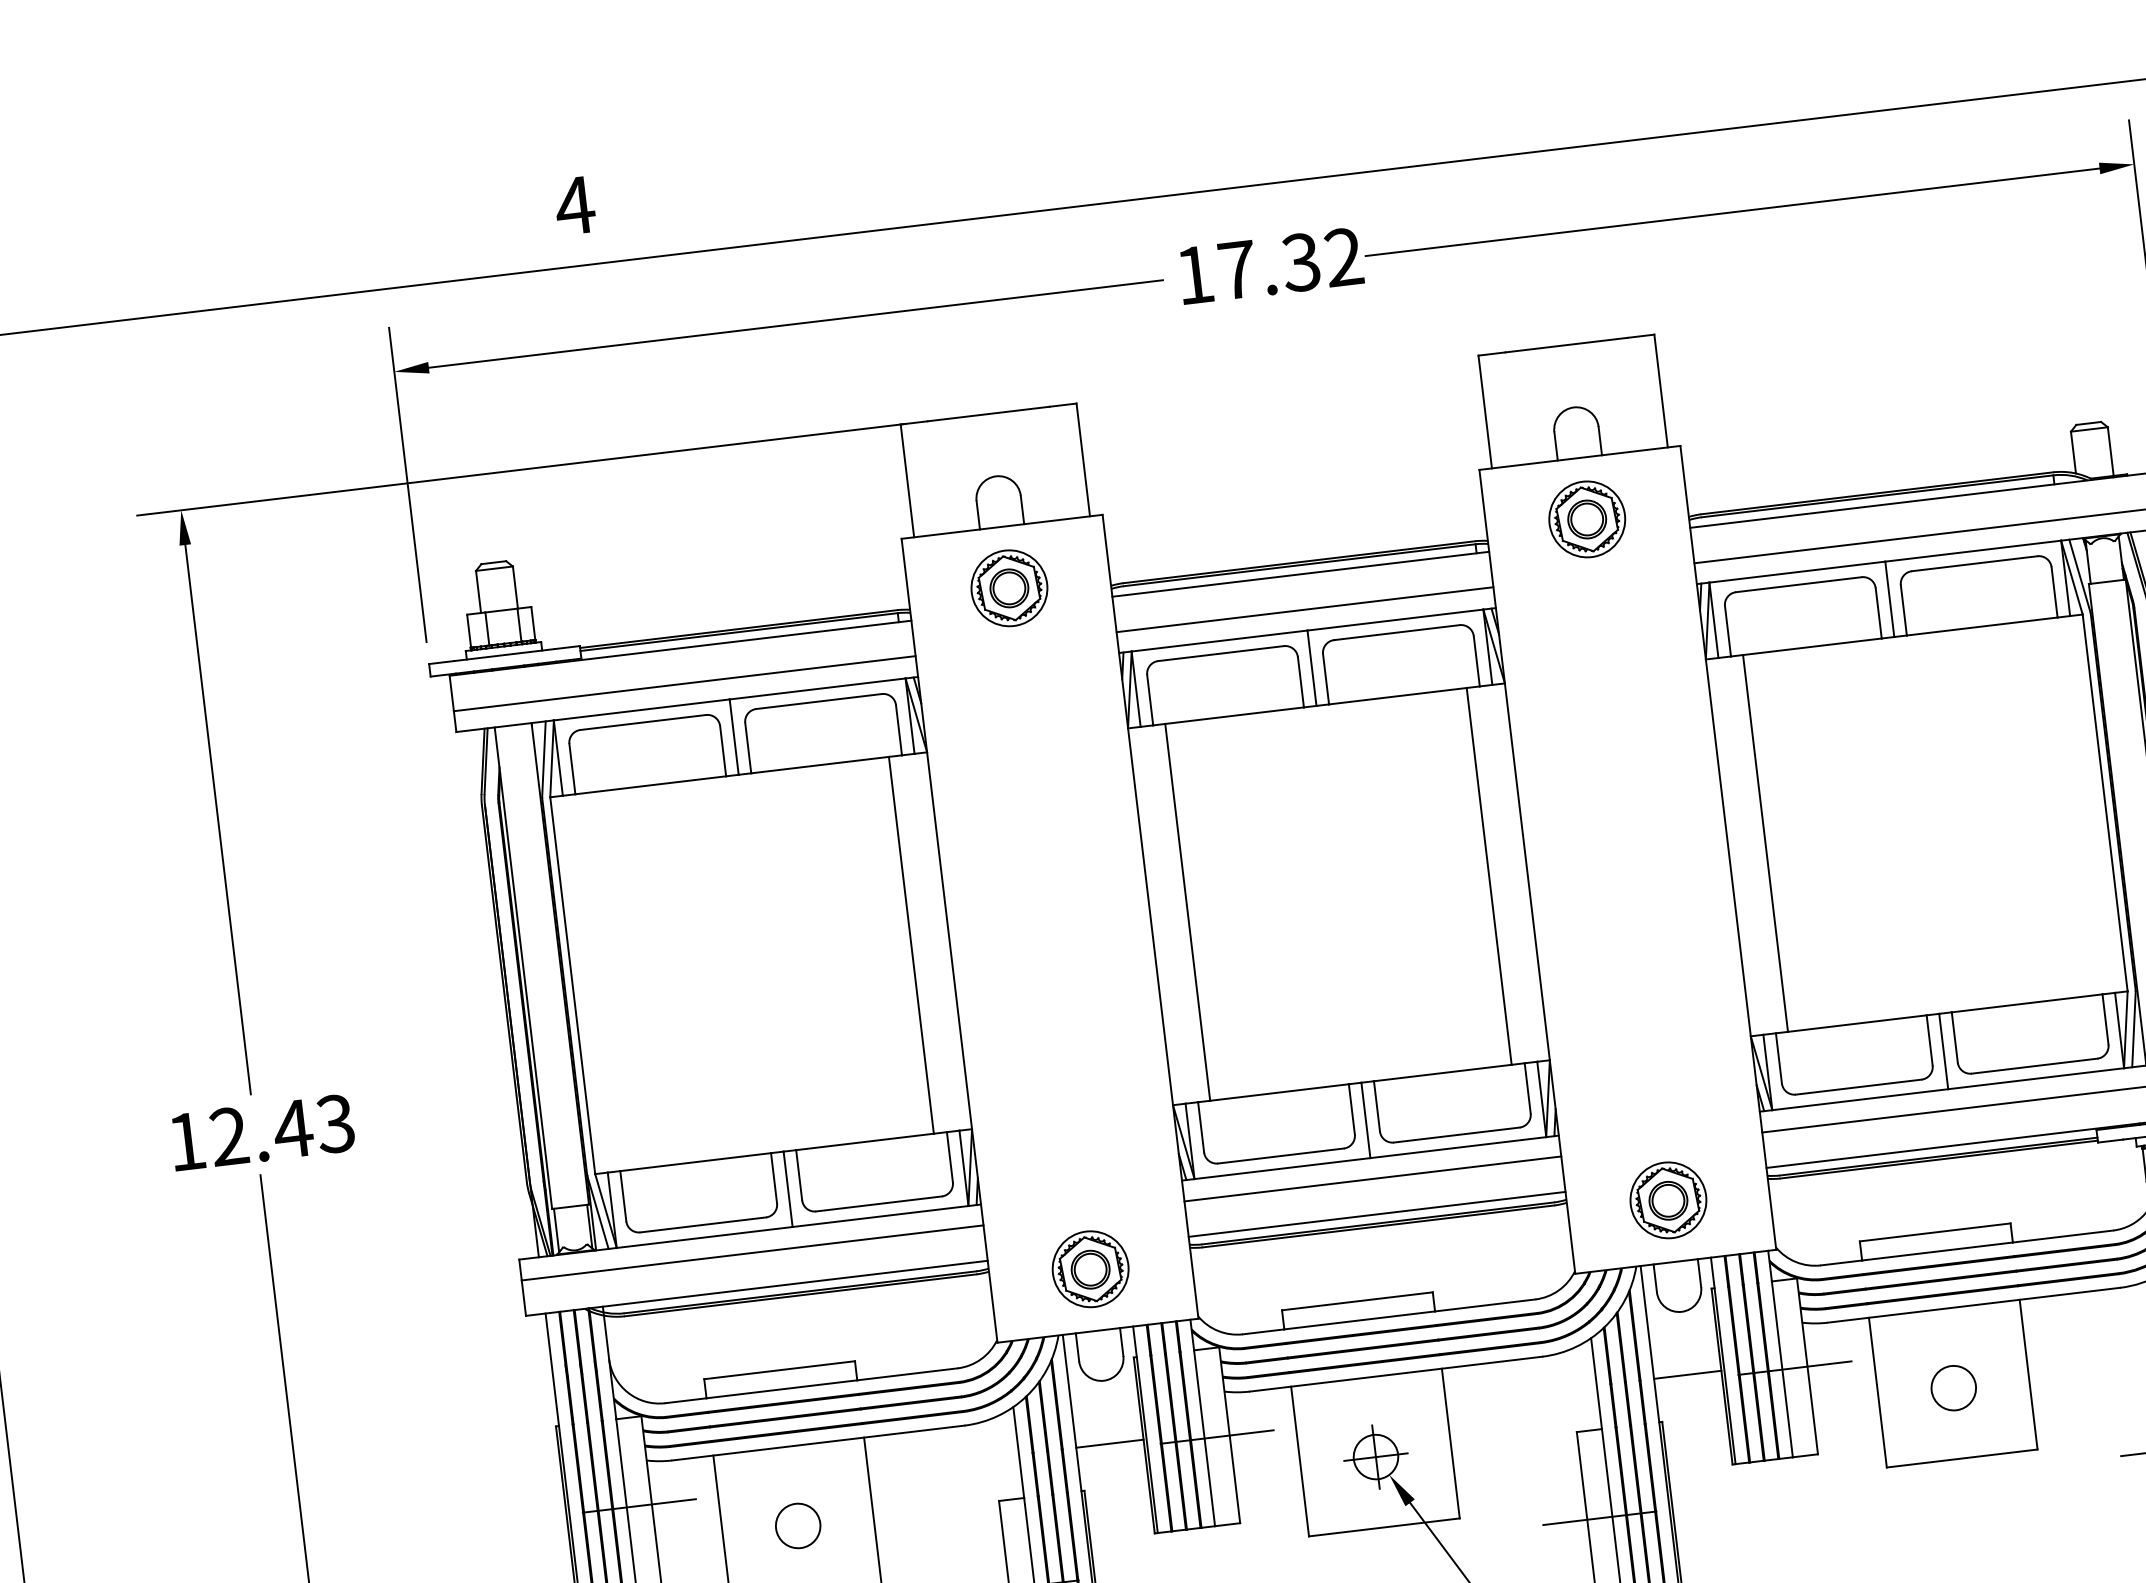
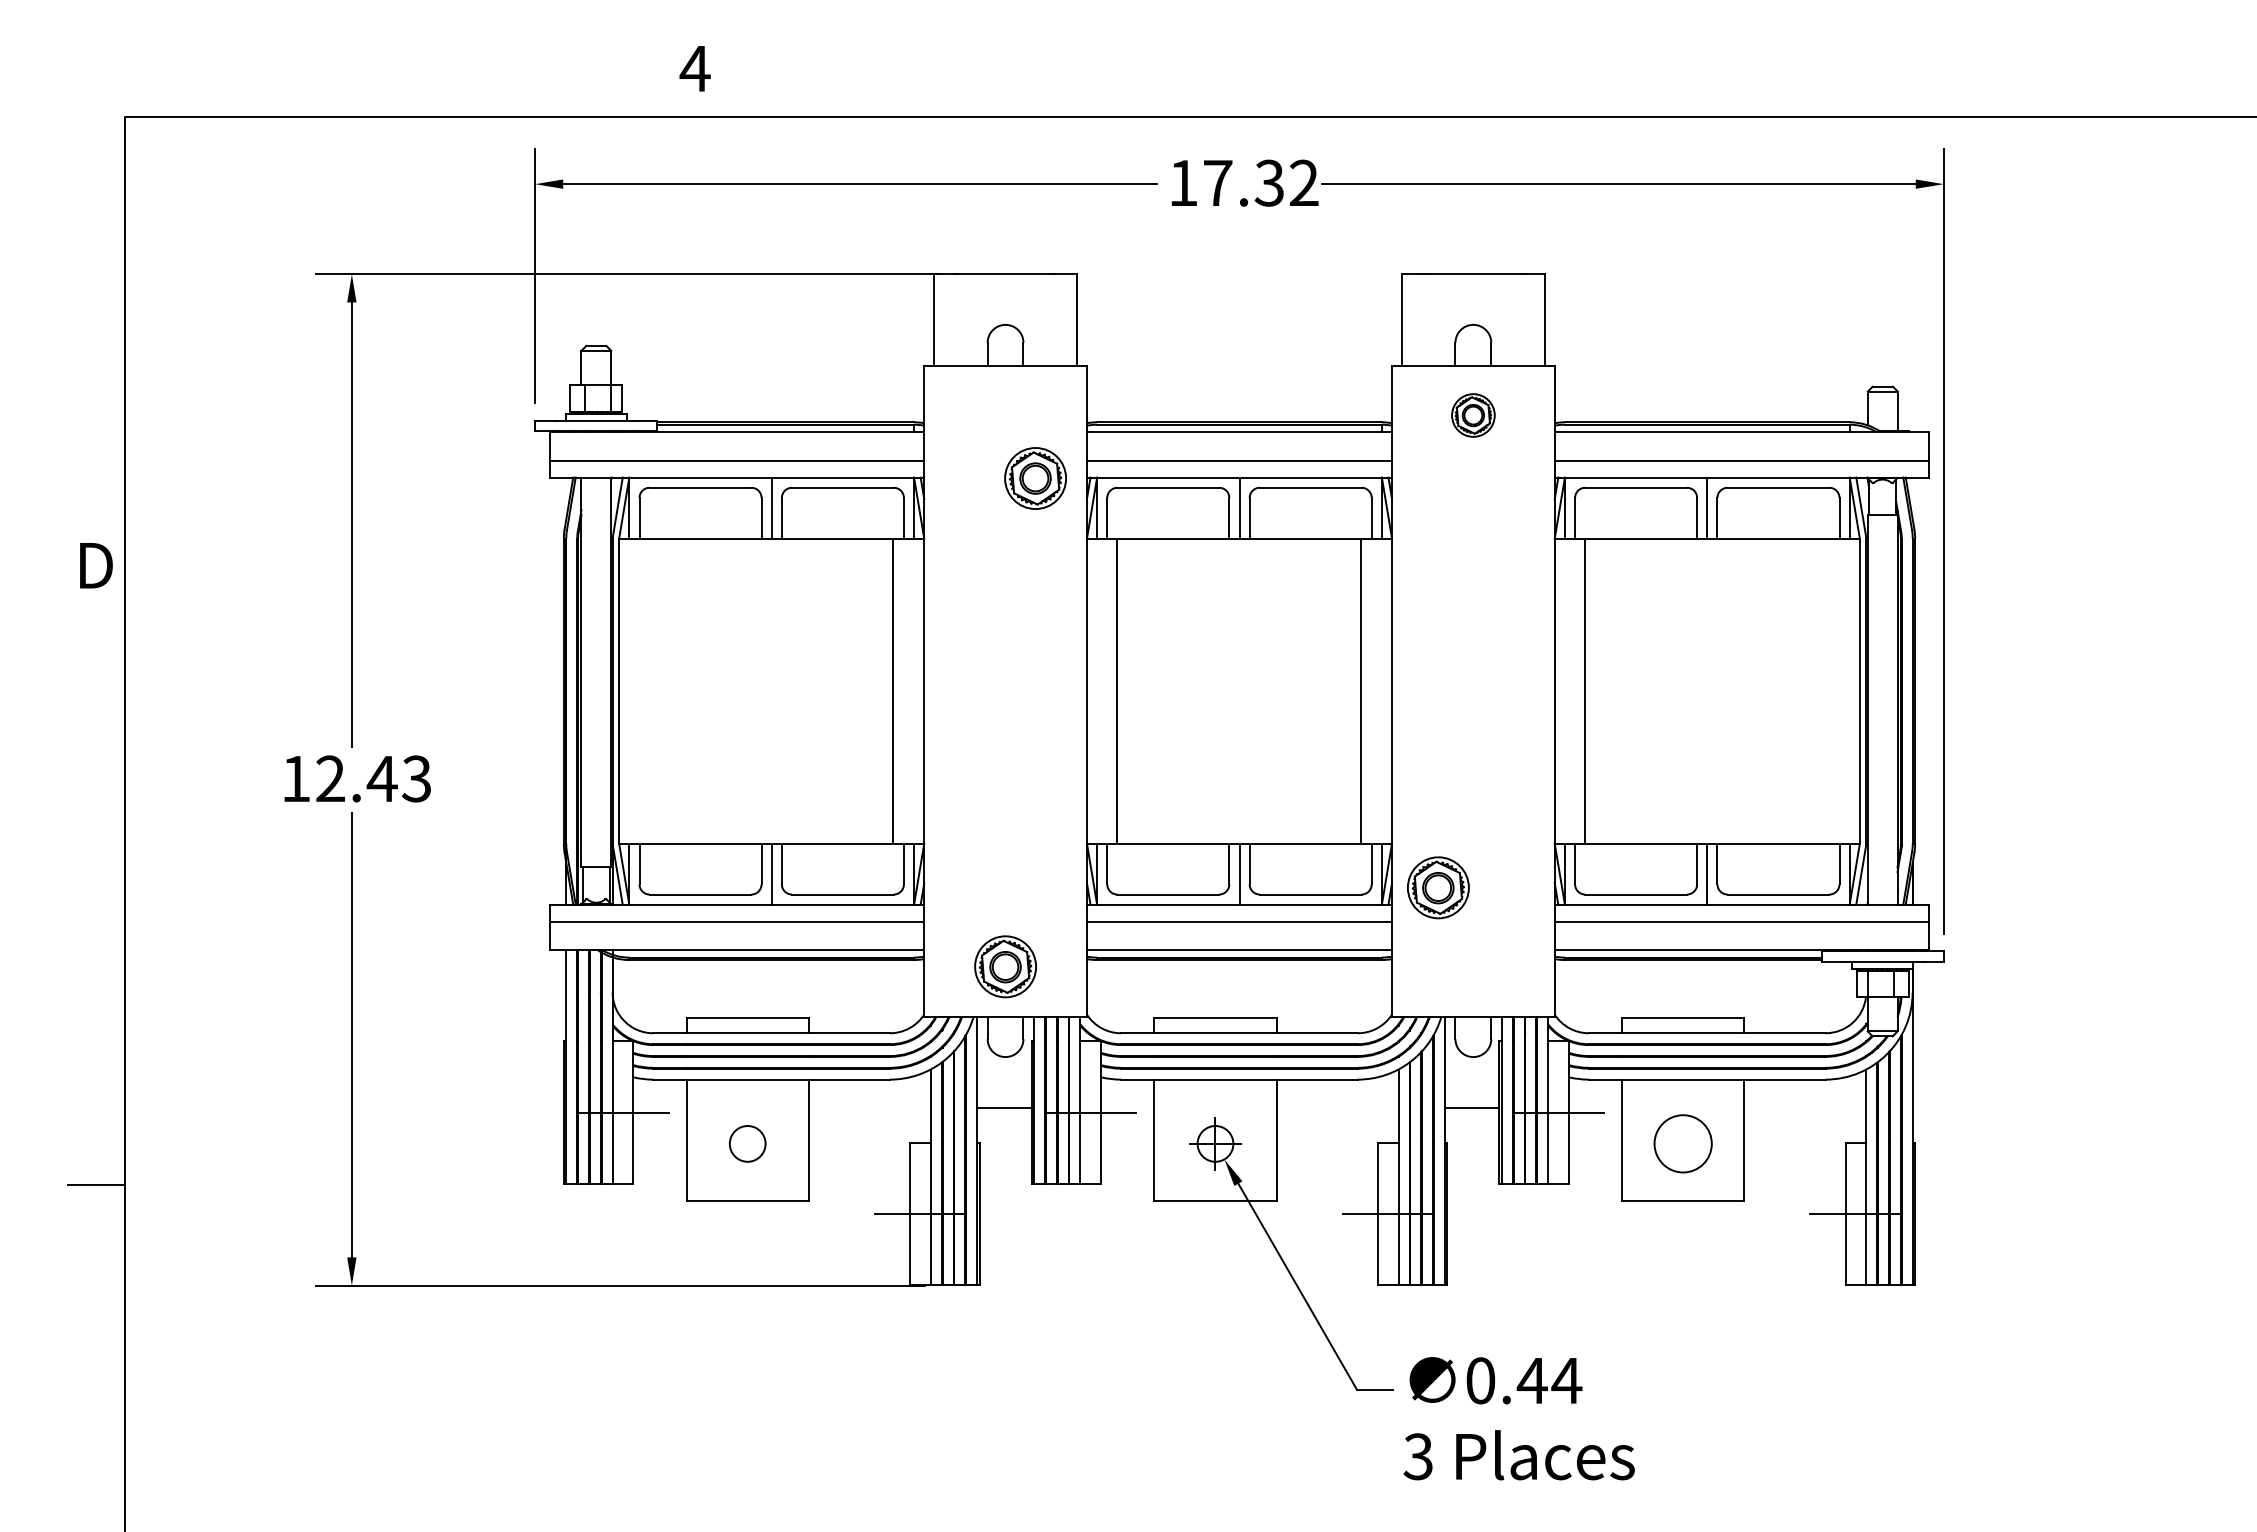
part: (1587, 519) -> (1473, 415), size x0.7
part: (1009, 588) -> (1035, 478), moved
part: (1668, 1199) -> (1438, 887), moved
circle: (1953, 1387) -> (1683, 1143), size x1.6

